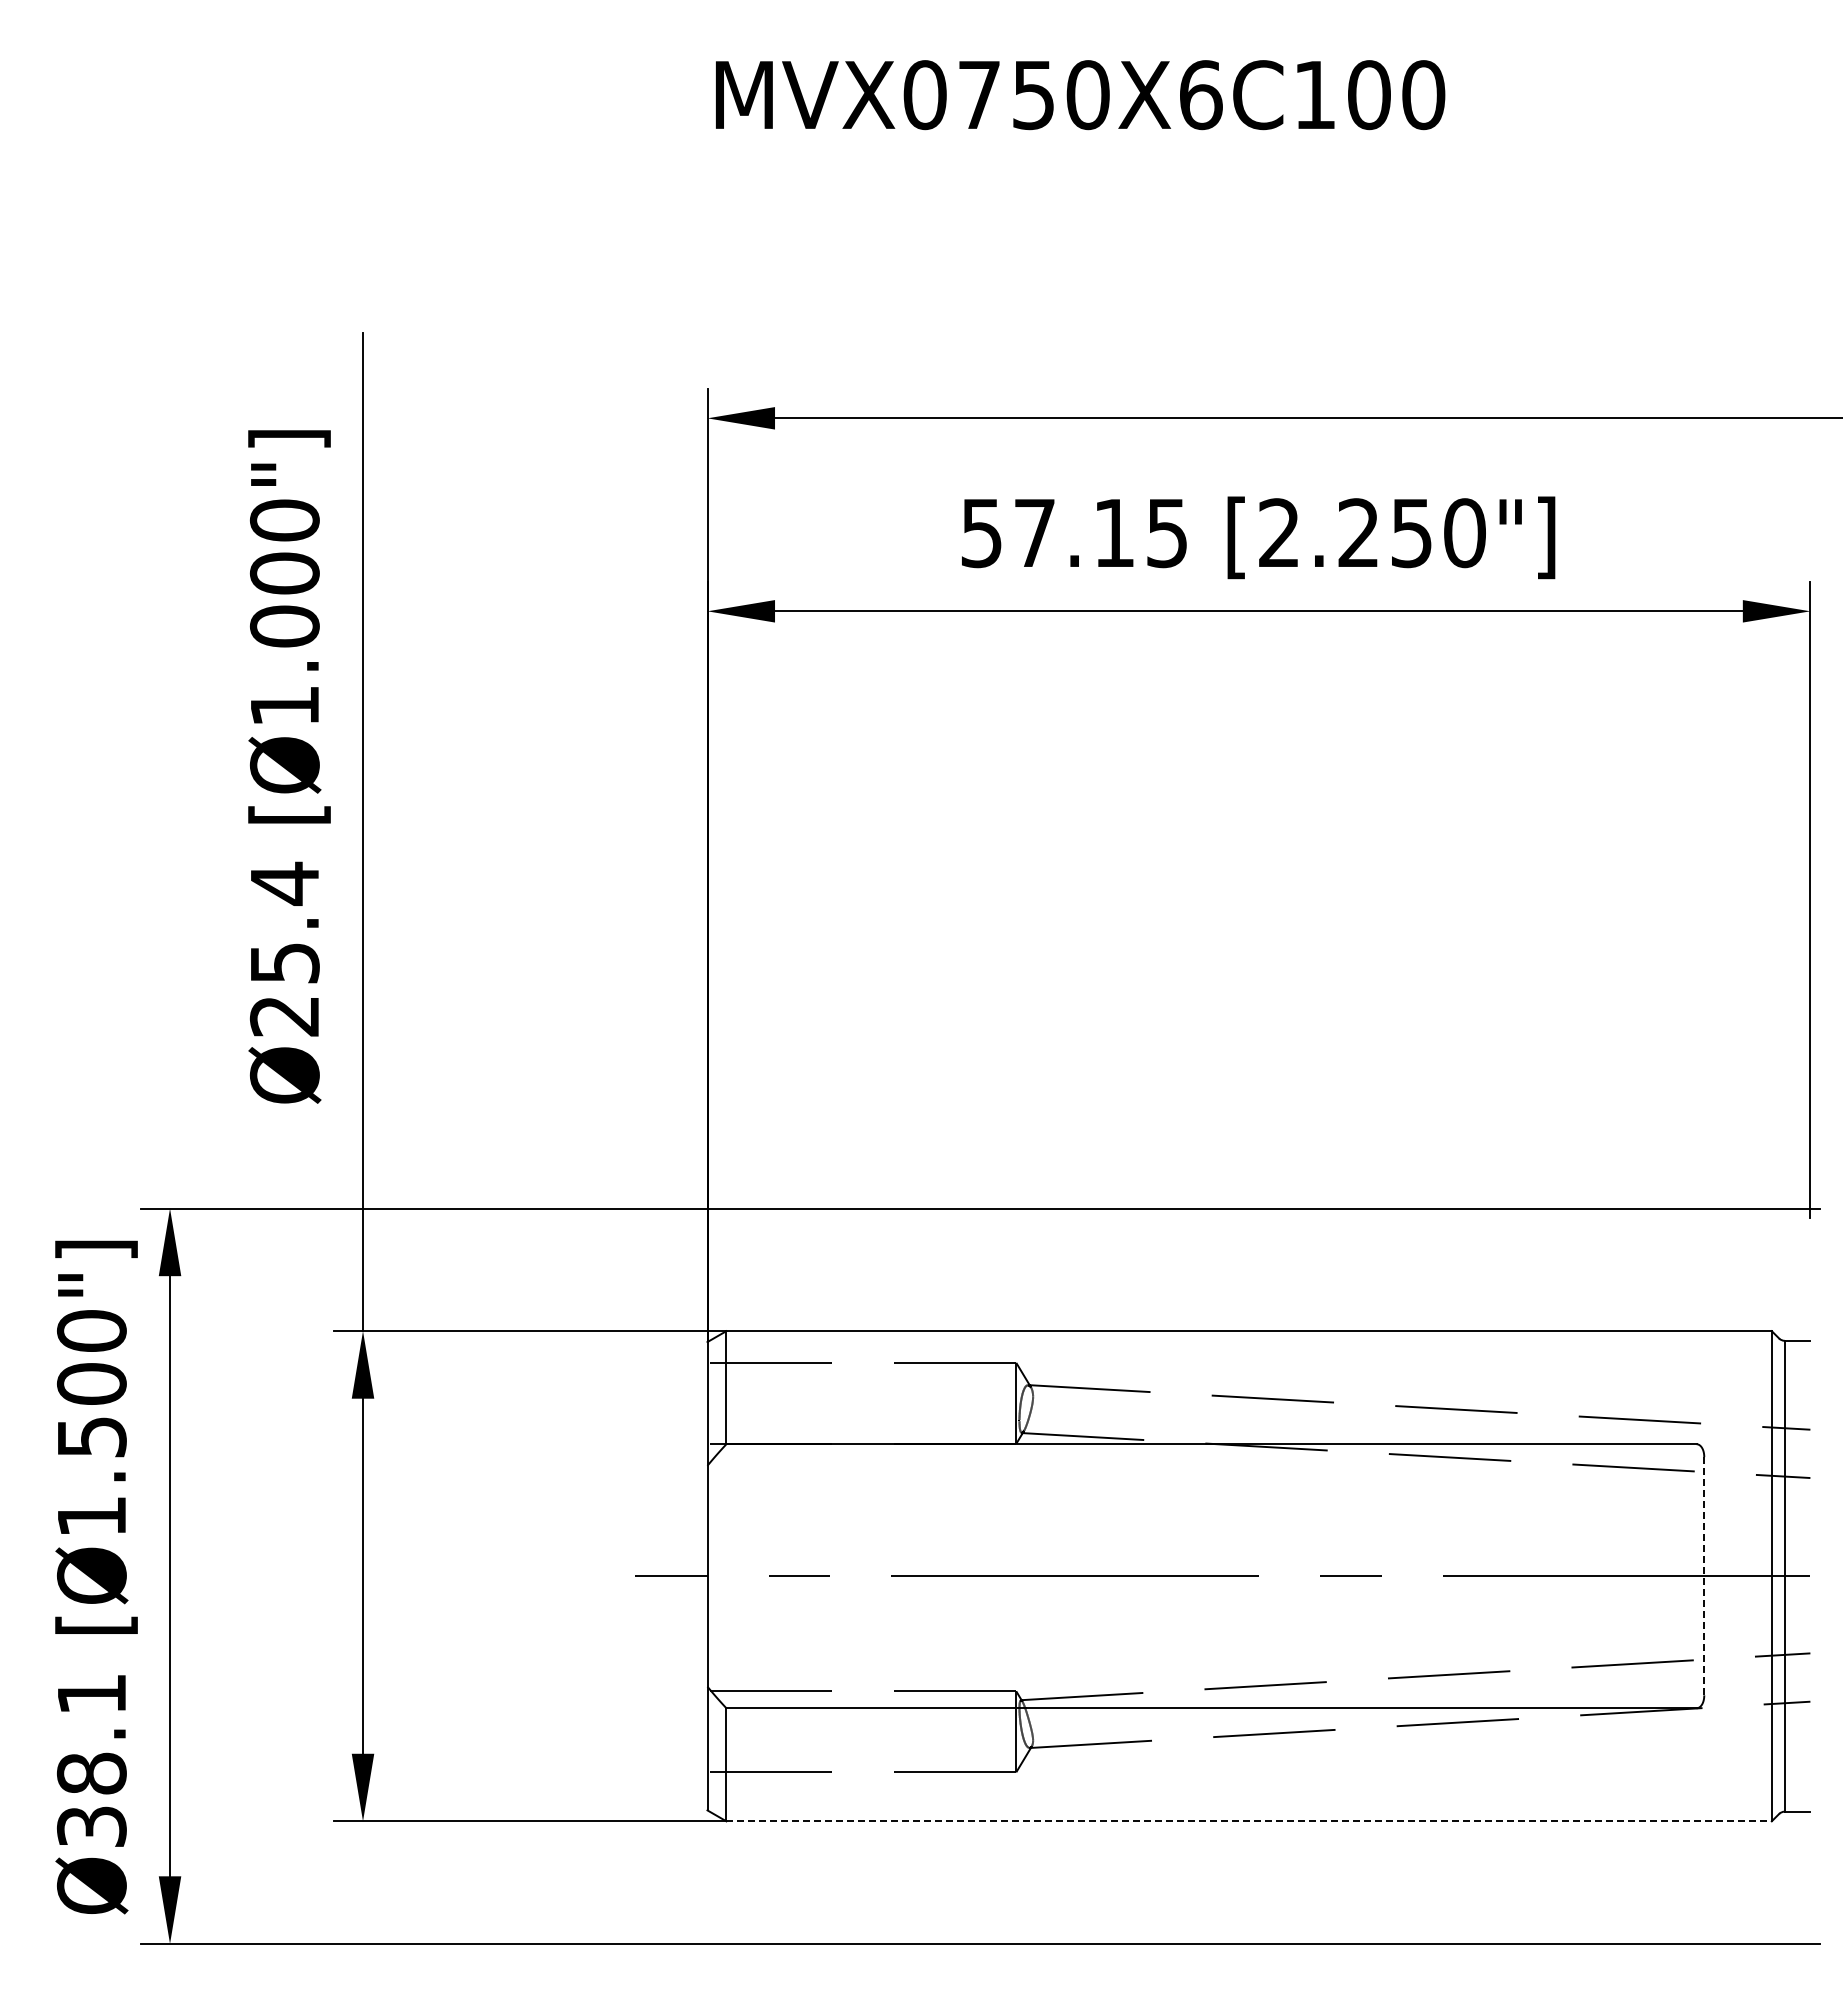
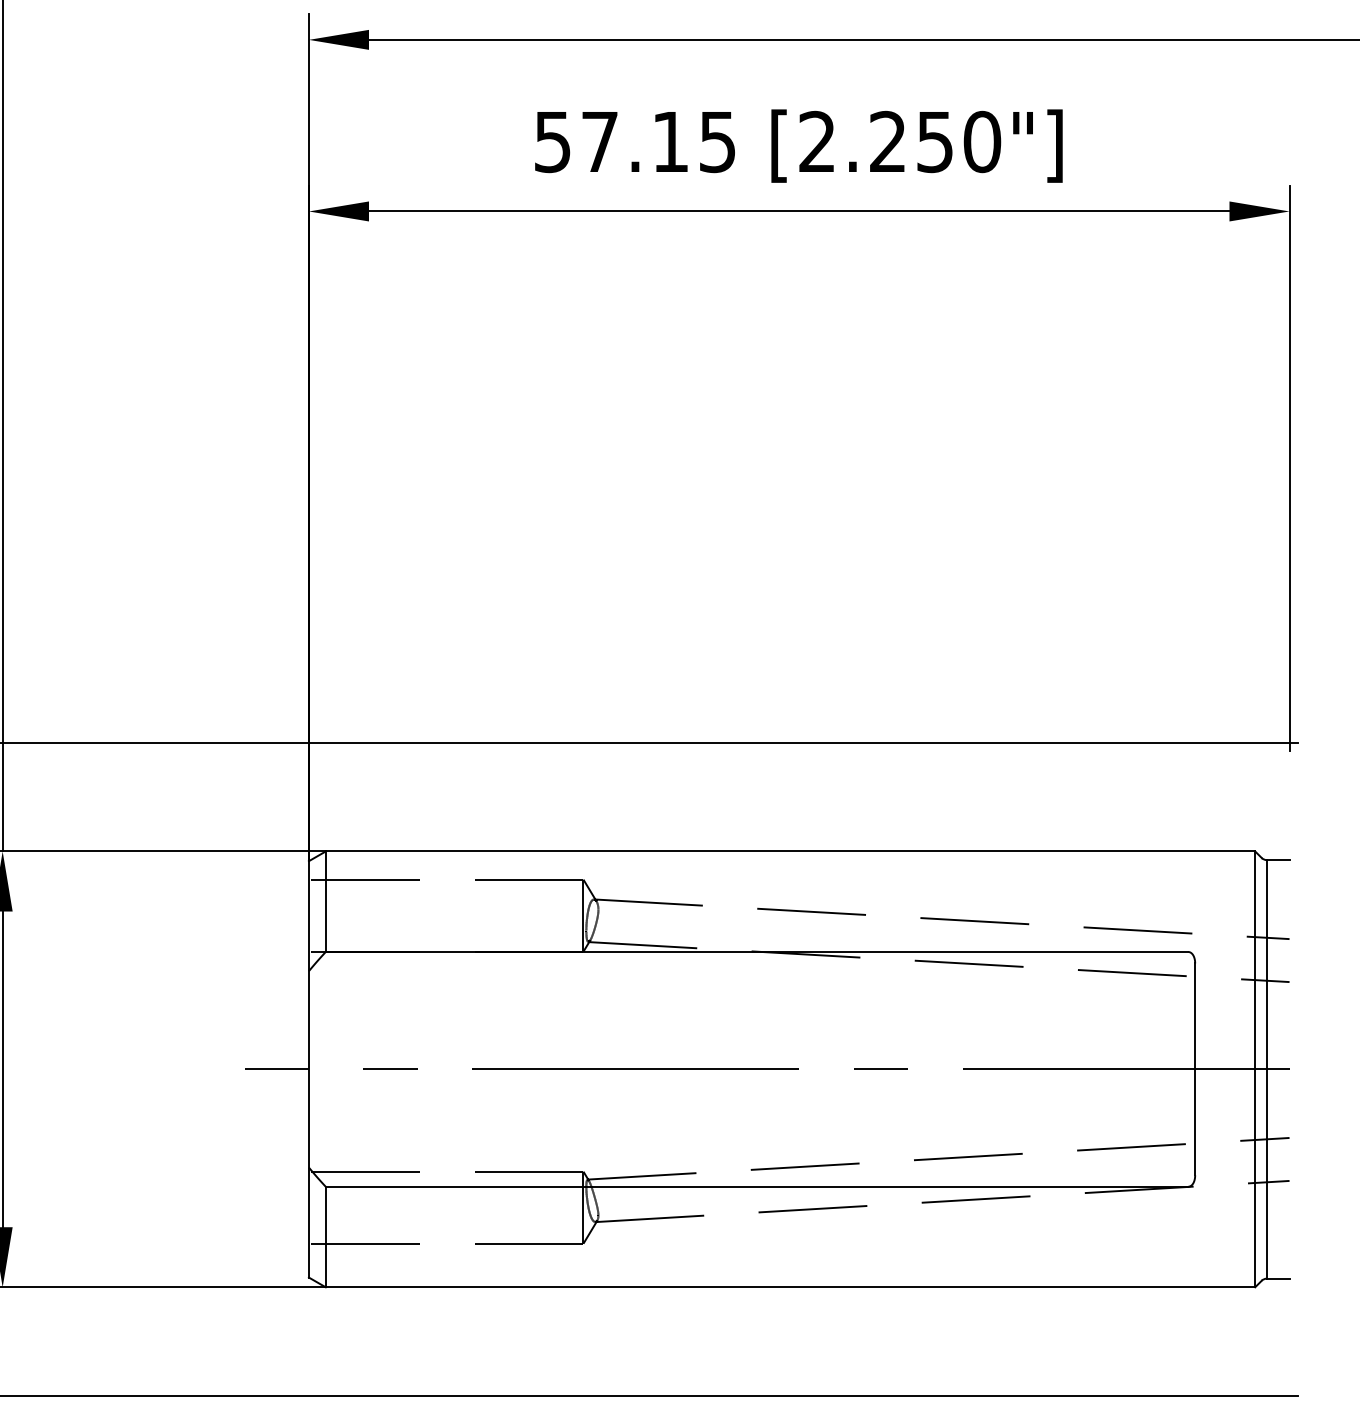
line: (1704, 1576) -> (1195, 1069), dashed -> solid
line: (1249, 1821) -> (790, 1287), dashed -> solid

